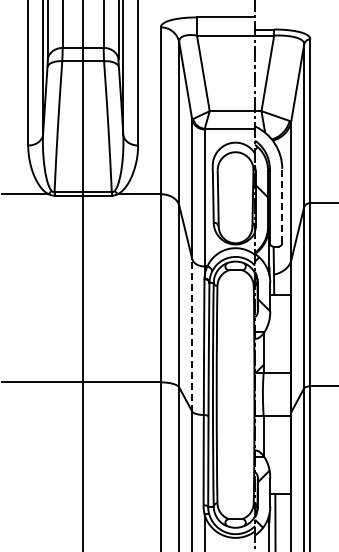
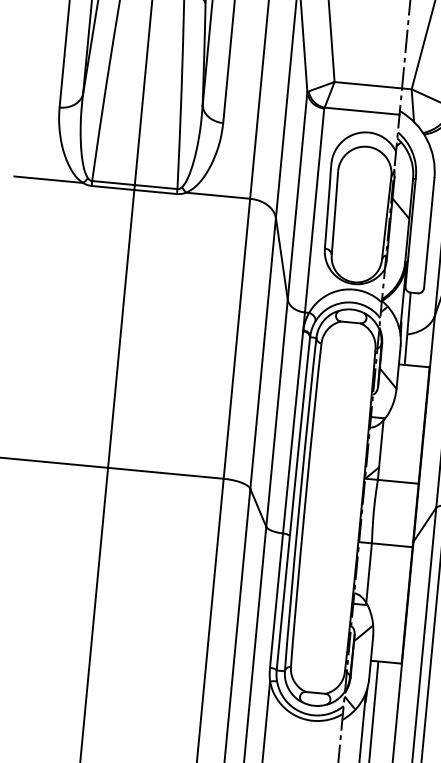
line: (282, 205) -> (429, 232), dashed -> solid
line: (192, 334) -> (277, 412), dashed -> solid

